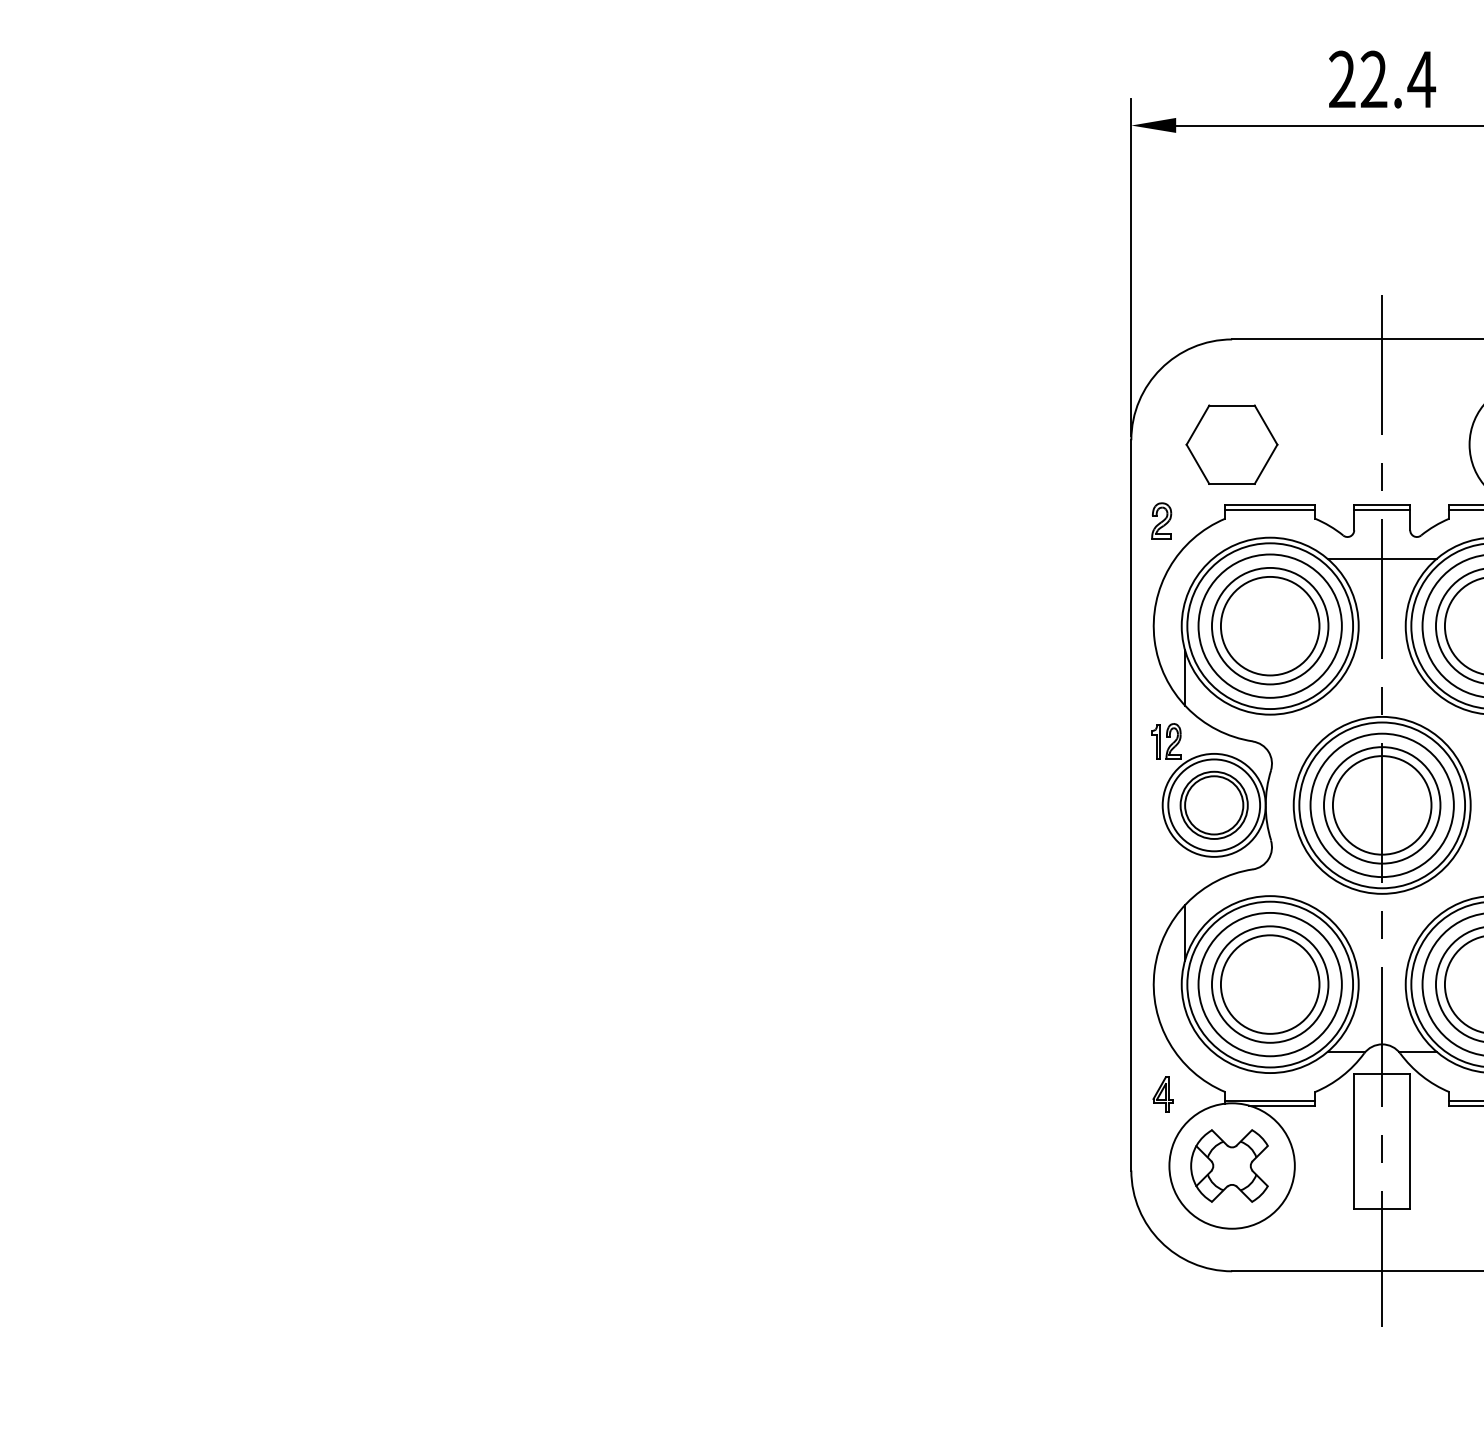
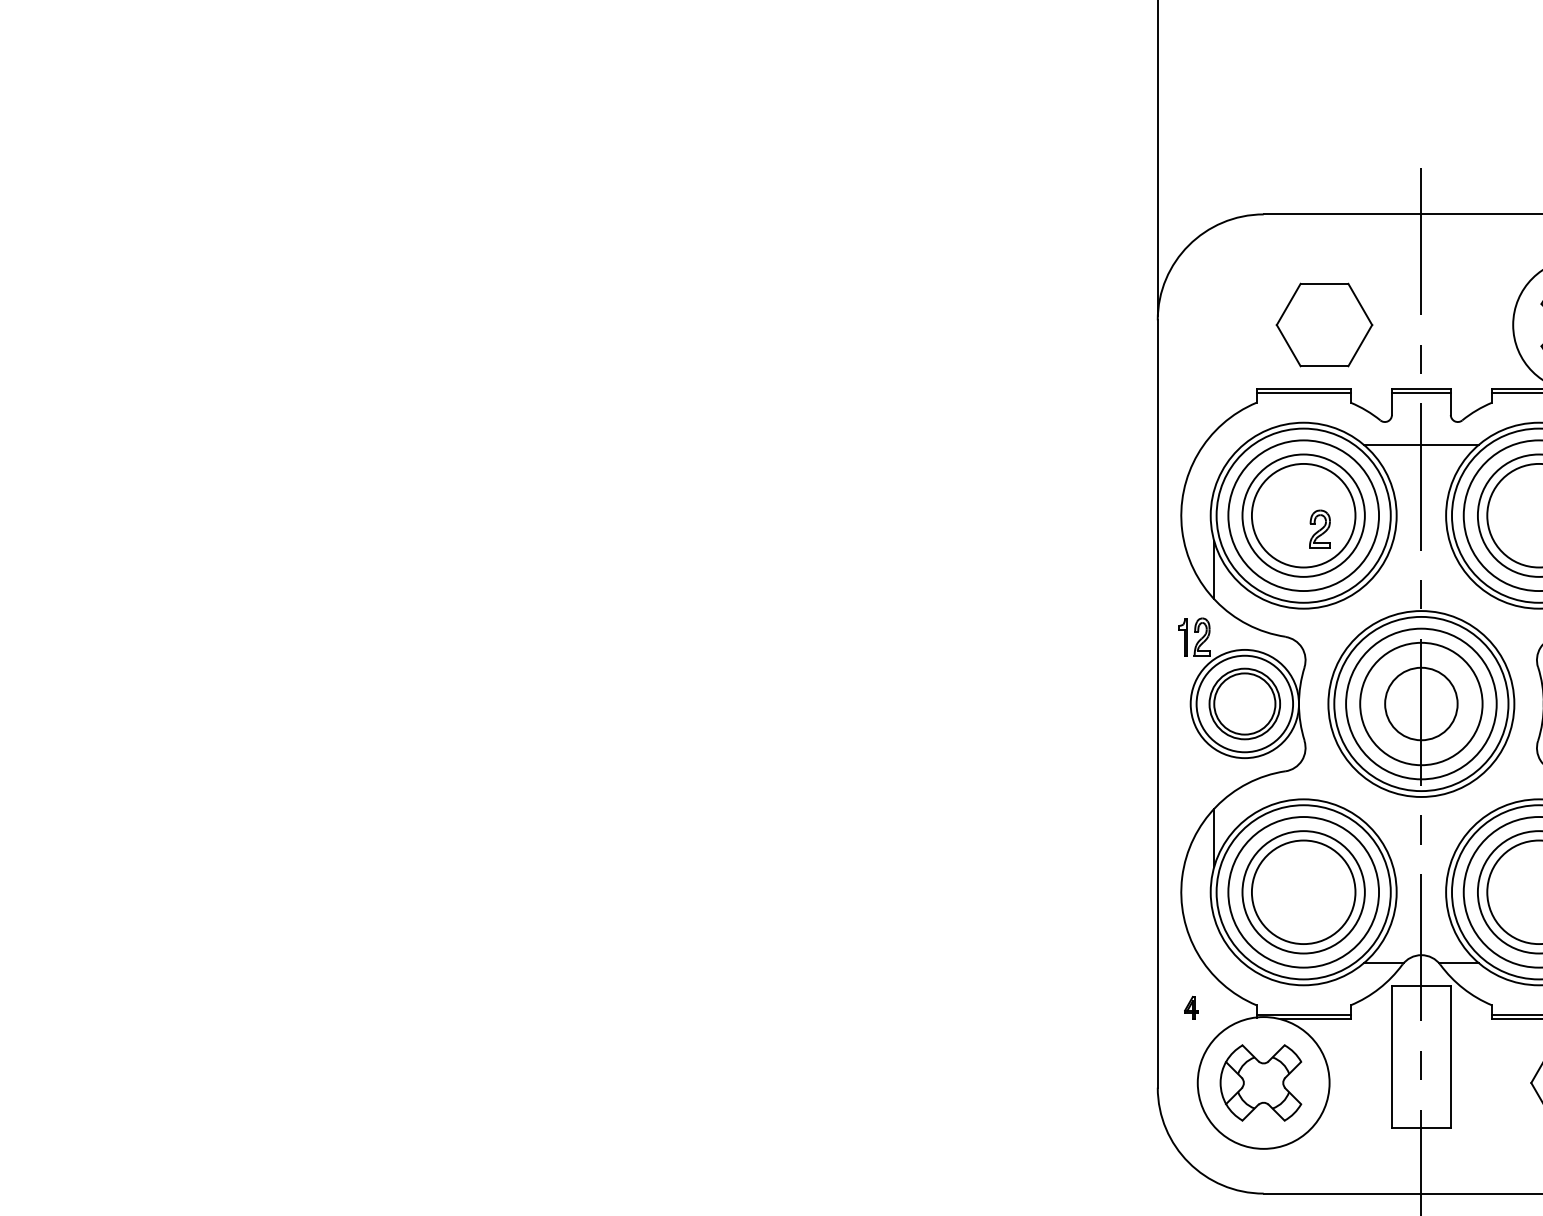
part: (1231, 444) -> (1323, 324), moved
part: (1161, 520) -> (1319, 528), moved
circle: (1381, 805) -> (1420, 704), size x0.7
part: (1162, 1094) -> (1190, 1007), size x0.6

